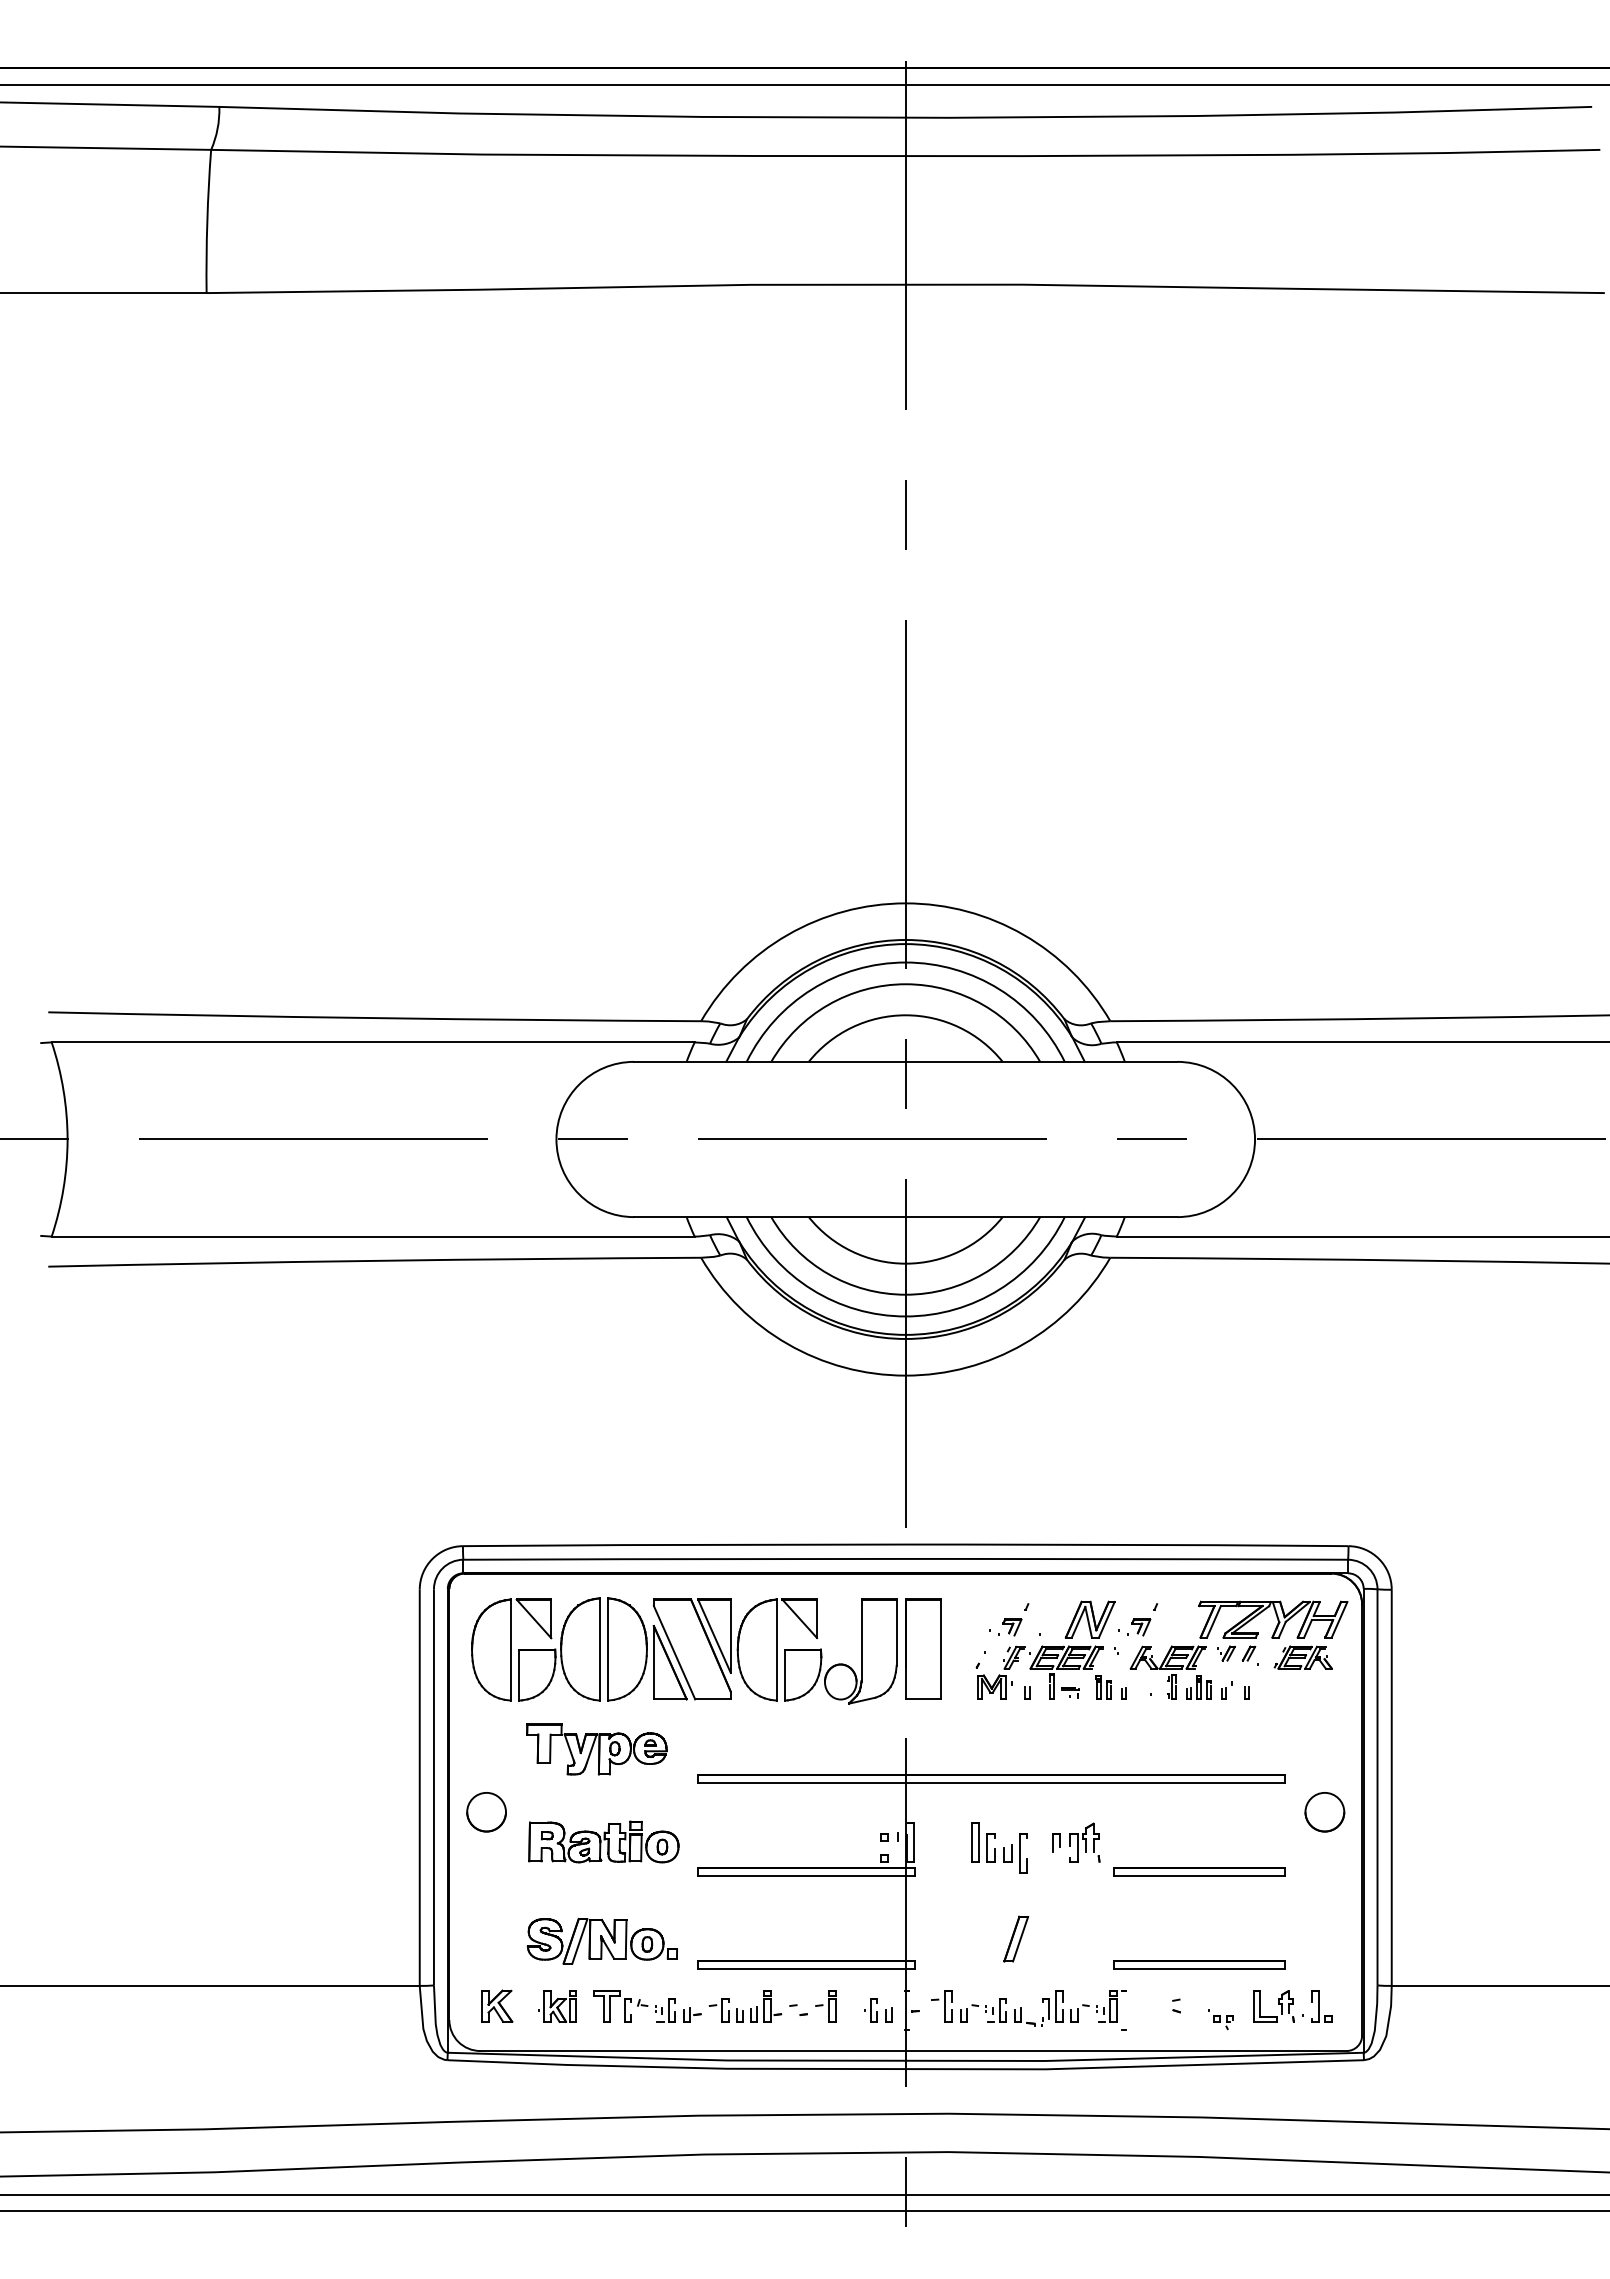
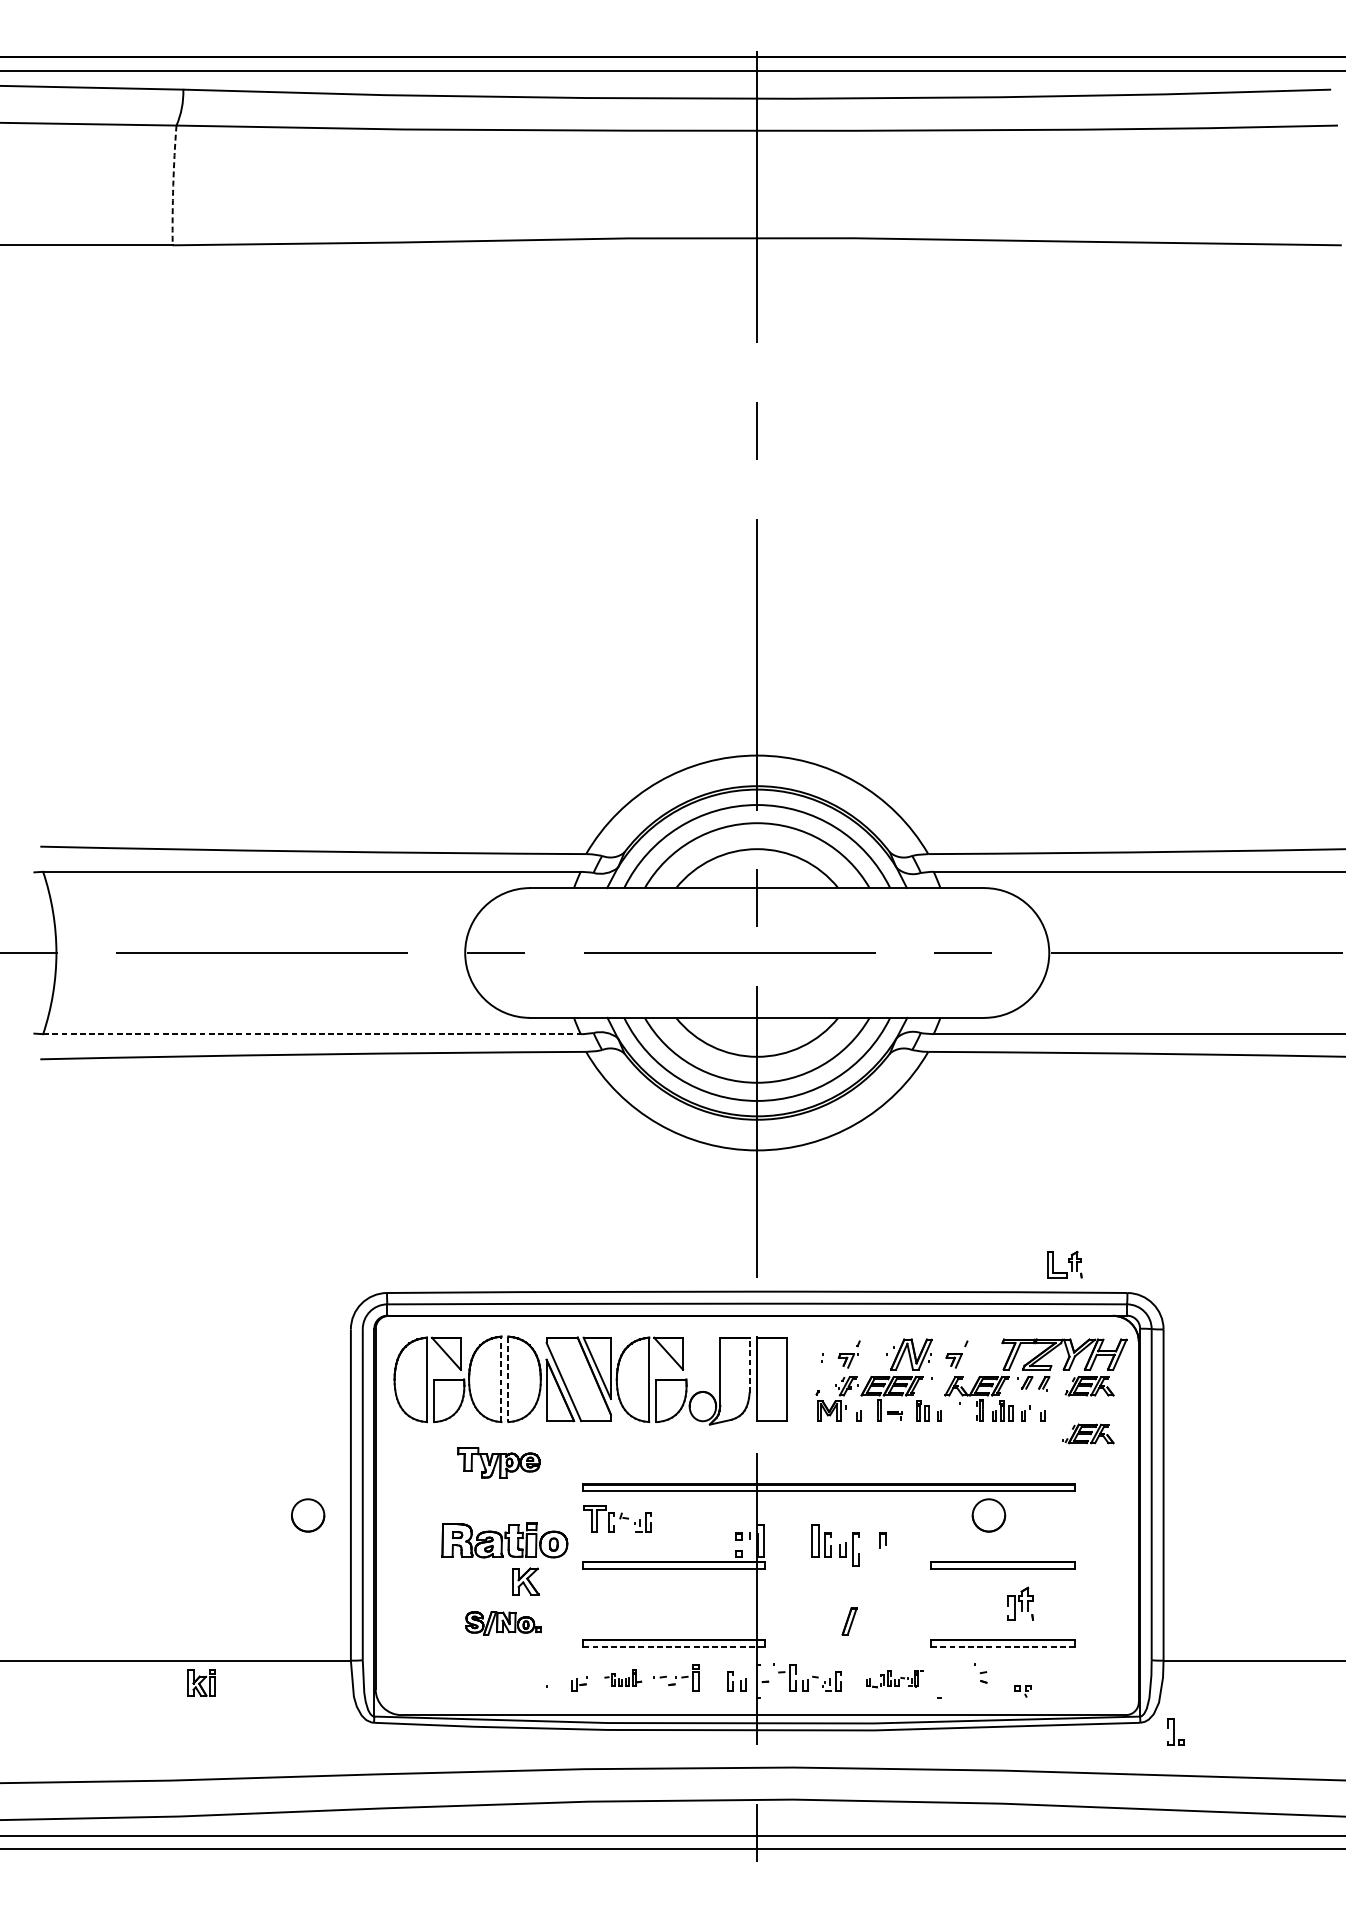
arc: (207, 221) -> (173, 185), solid -> dashed
line: (373, 1236) -> (312, 1034), solid -> dashed
line: (896, 1632) -> (749, 1365), solid -> dashed
line: (599, 1649) -> (501, 1379), solid -> dashed
line: (608, 1650) -> (508, 1380), solid -> dashed
part: (1302, 1714) -> (1088, 1433), added
part: (596, 1749) -> (498, 1463), size x0.7
circle: (486, 1812) -> (308, 1515), moved
part: (1324, 1812) -> (988, 1515), moved
part: (1084, 1842) -> (1020, 1603), moved
part: (1016, 1938) -> (849, 1621), size x0.7
part: (601, 1941) -> (502, 1623), size x0.6
line: (806, 1969) -> (674, 1646), solid -> dashed
line: (1199, 1969) -> (1002, 1646), solid -> dashed
part: (497, 2005) -> (526, 1580), moved
part: (557, 2006) -> (199, 1682), moved
part: (634, 2006) -> (617, 1519), moved
part: (745, 2006) -> (623, 1677), size x0.6
part: (1273, 2006) -> (1064, 1264), moved
part: (1321, 2006) -> (1175, 1732), moved
part: (1070, 2008) -> (894, 1679), size x0.6

